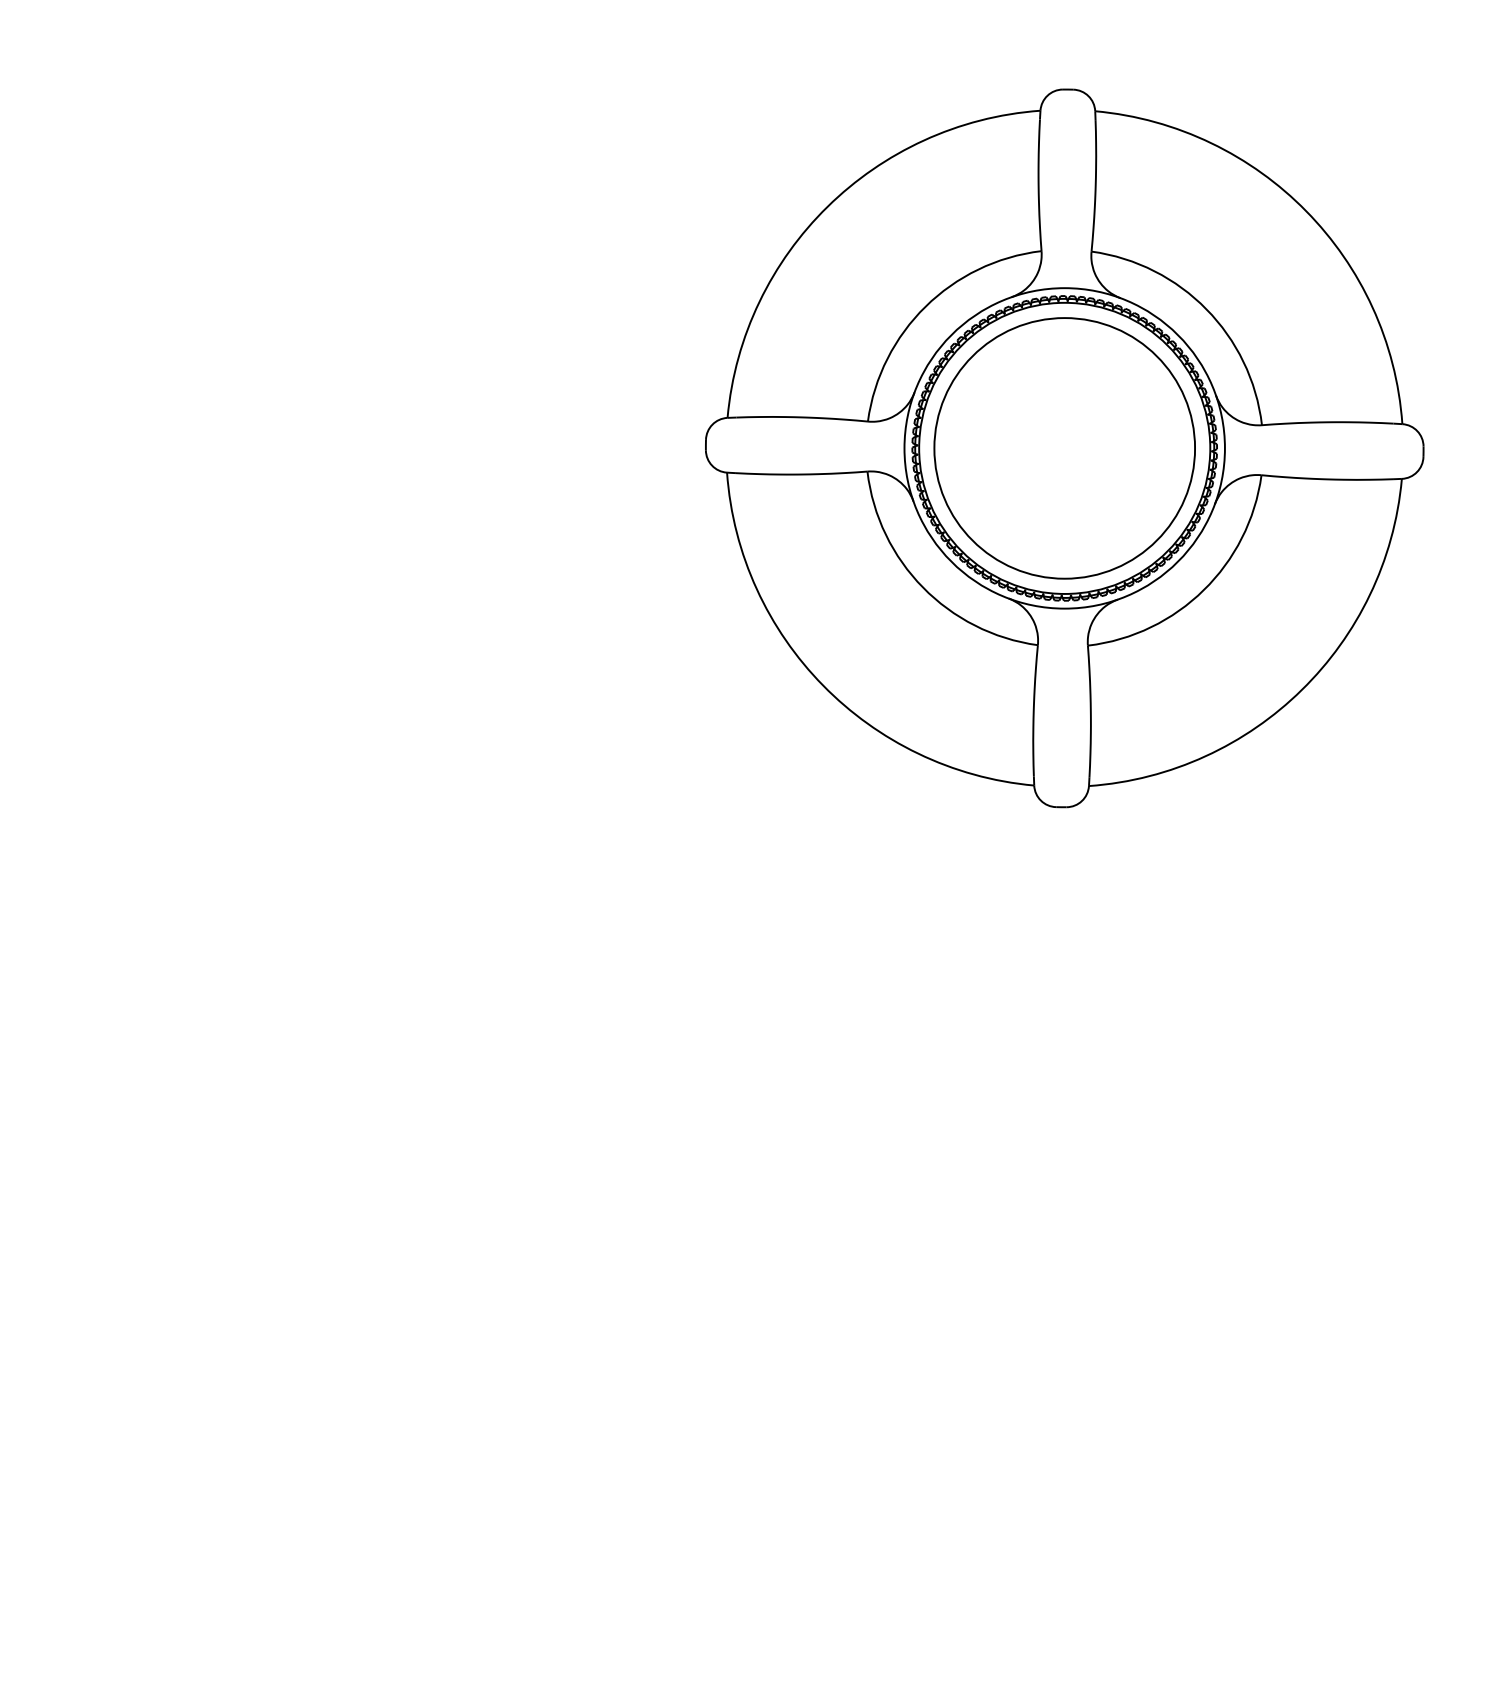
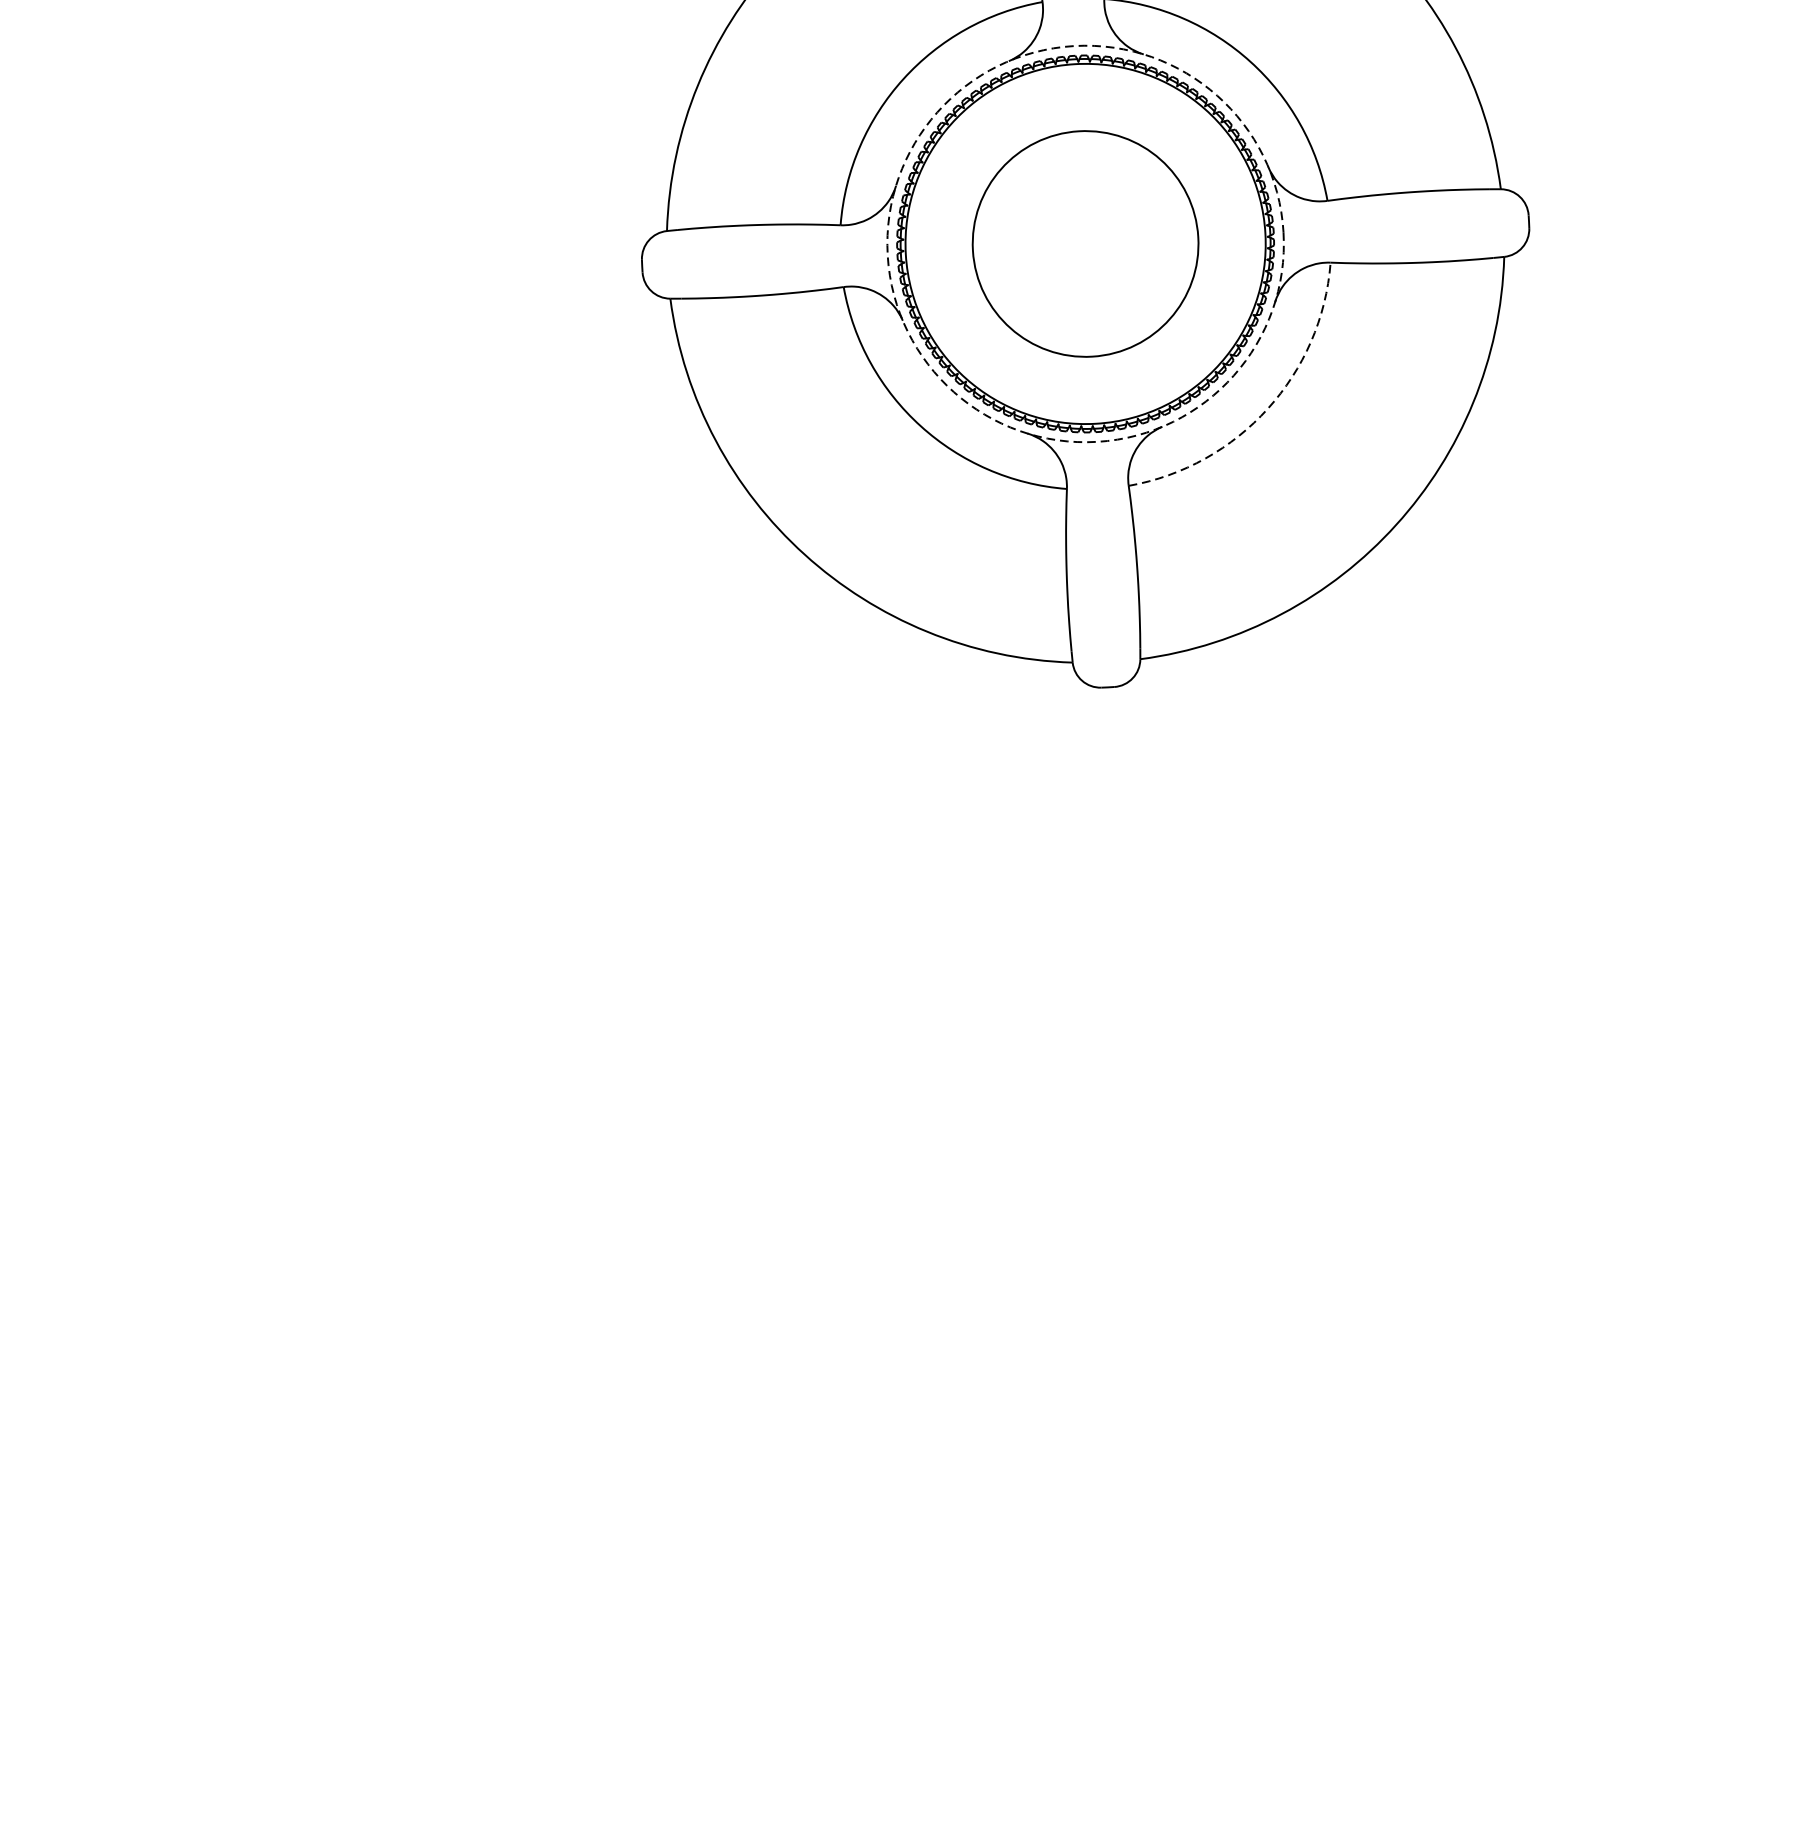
circle: (1064, 448) -> (1085, 244), size x0.7
circle: (1064, 448) -> (1085, 244), solid -> dashed
arc: (1203, 590) -> (1267, 409), solid -> dashed

